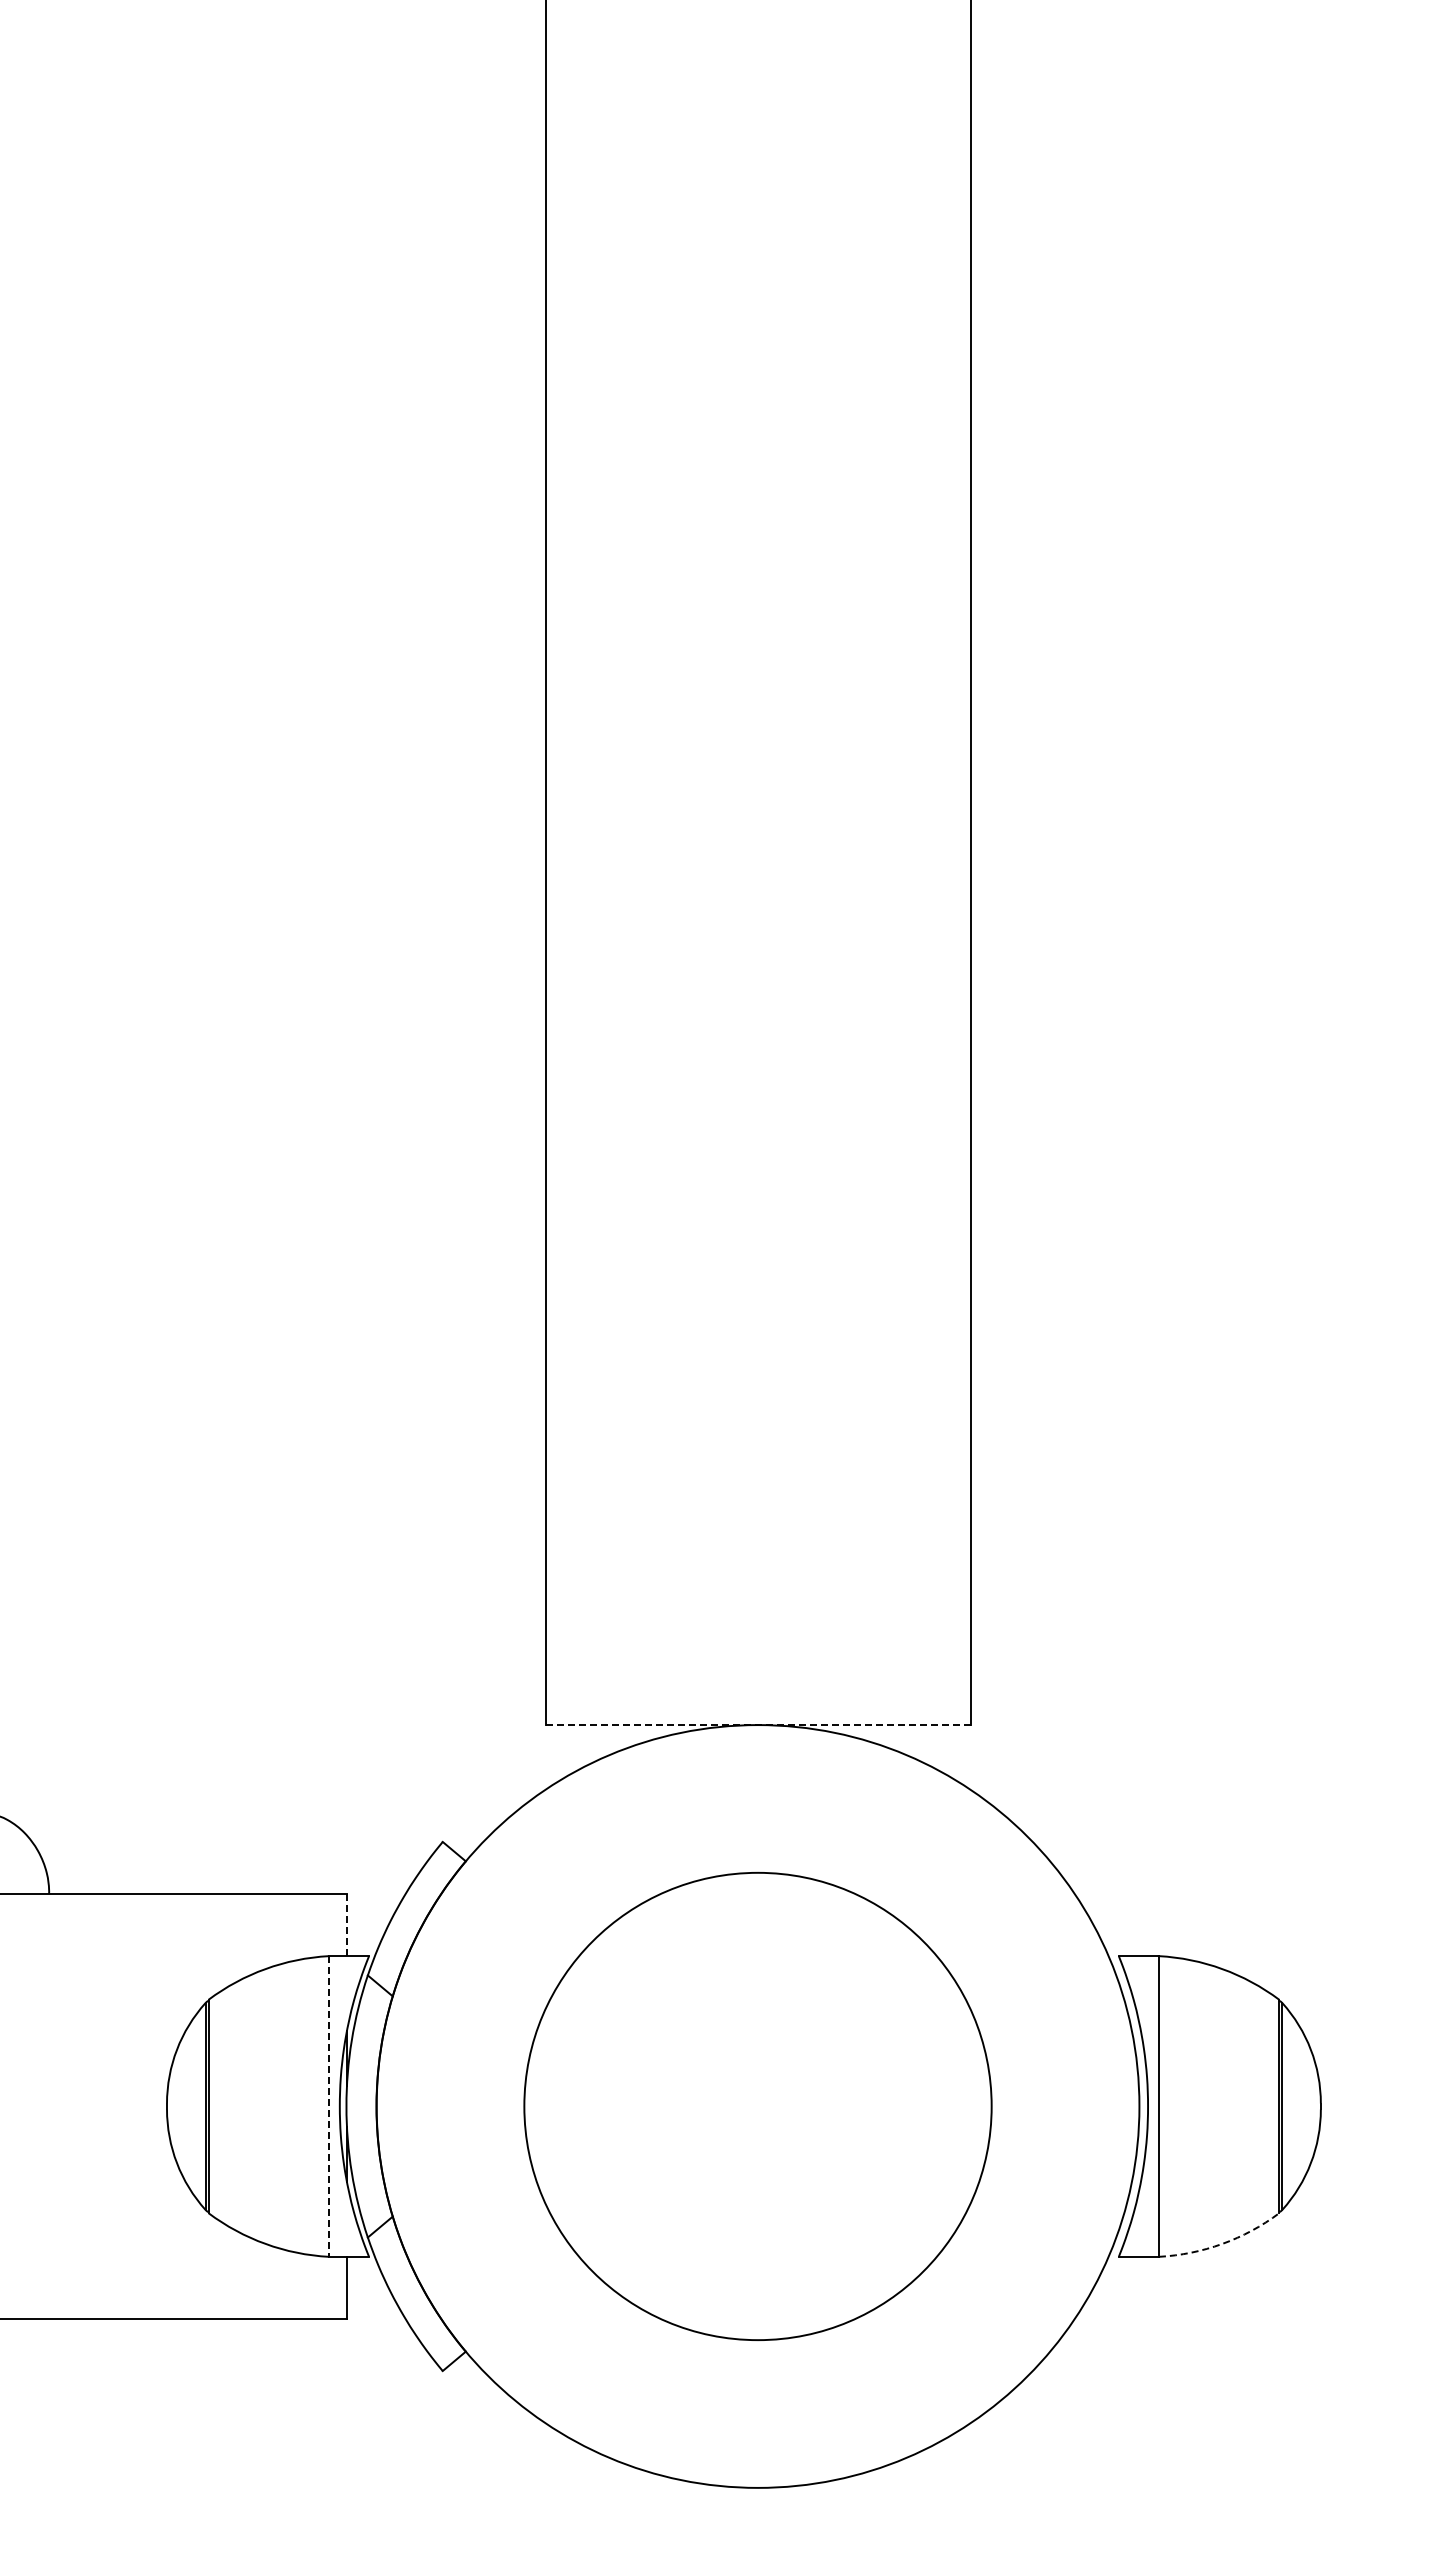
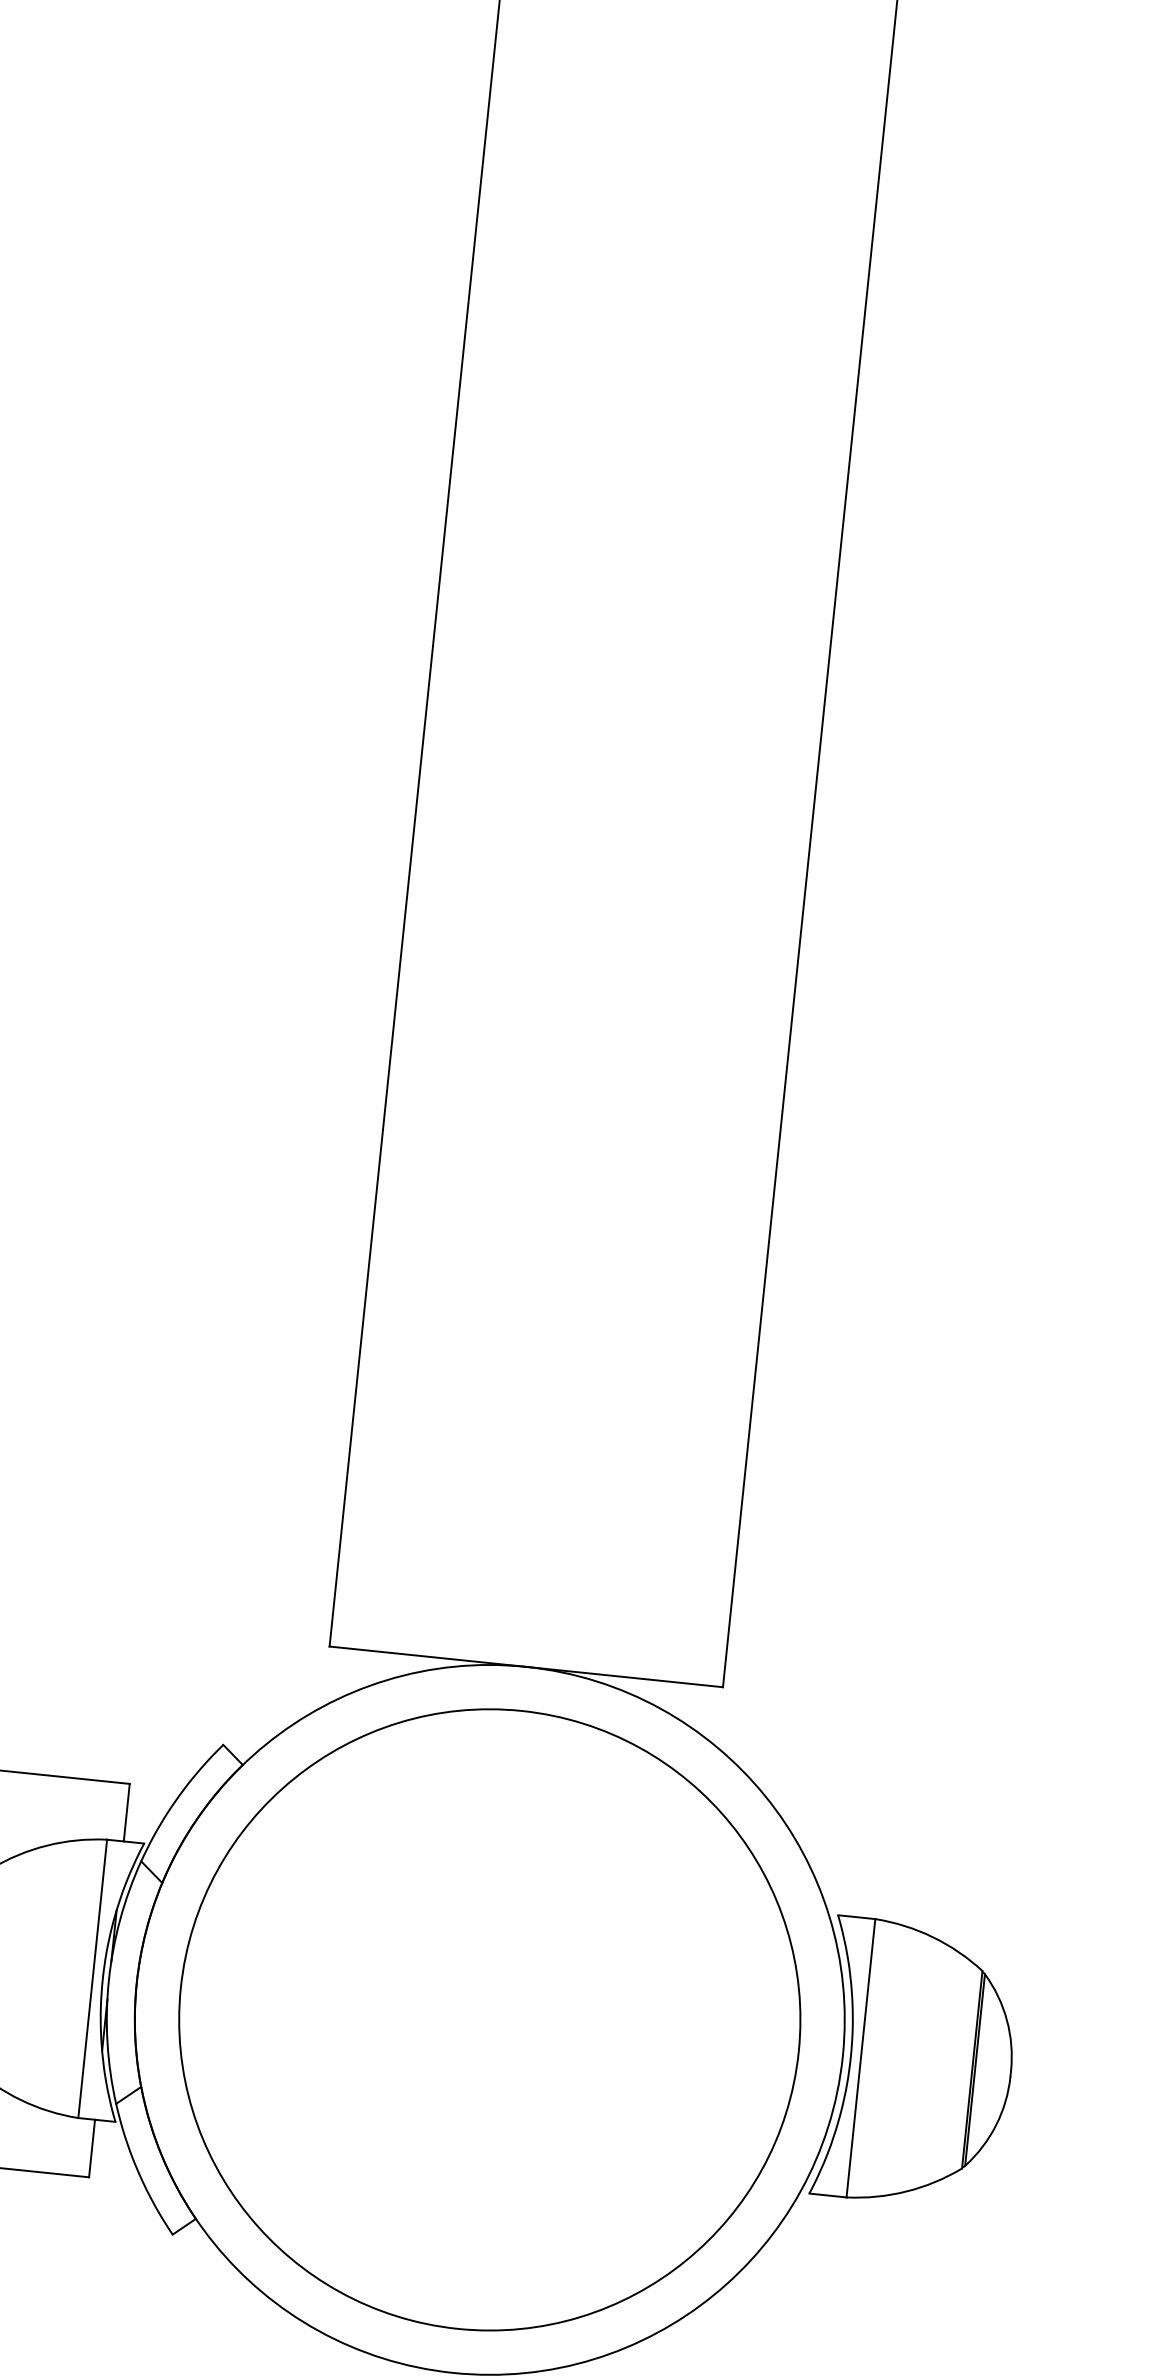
line: (758, 1725) -> (526, 1667), dashed -> solid
line: (347, 1924) -> (127, 1812), dashed -> solid
line: (329, 2106) -> (93, 1978), dashed -> solid
circle: (757, 2106) -> (489, 2019), size x1.43
arc: (1222, 2243) -> (906, 2191), dashed -> solid

